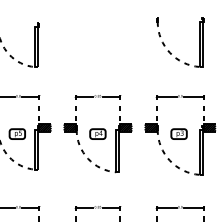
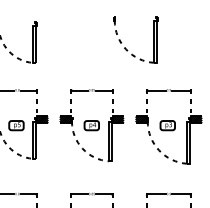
part: (170, 51) -> (126, 48), moved

